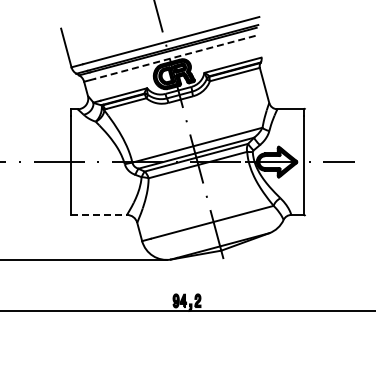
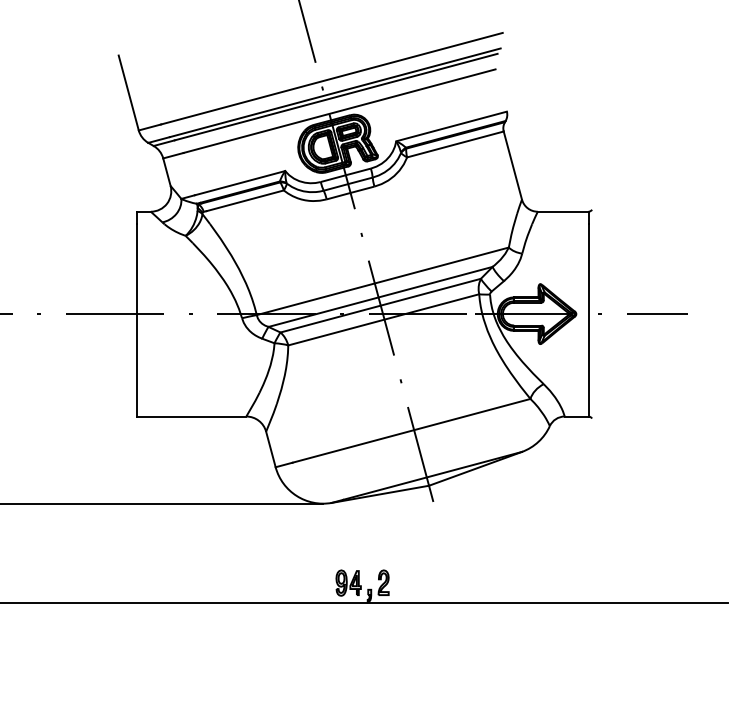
line: (174, 57) -> (338, 111), dashed -> solid
line: (99, 214) -> (193, 415), dashed -> solid

